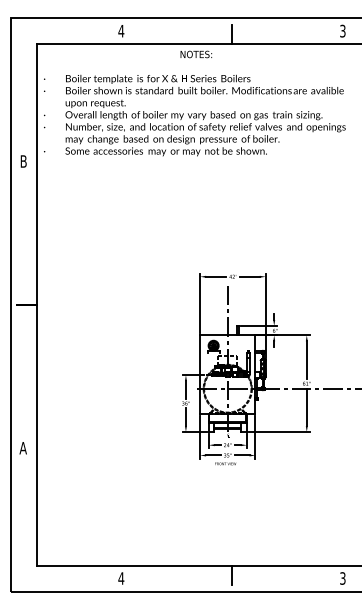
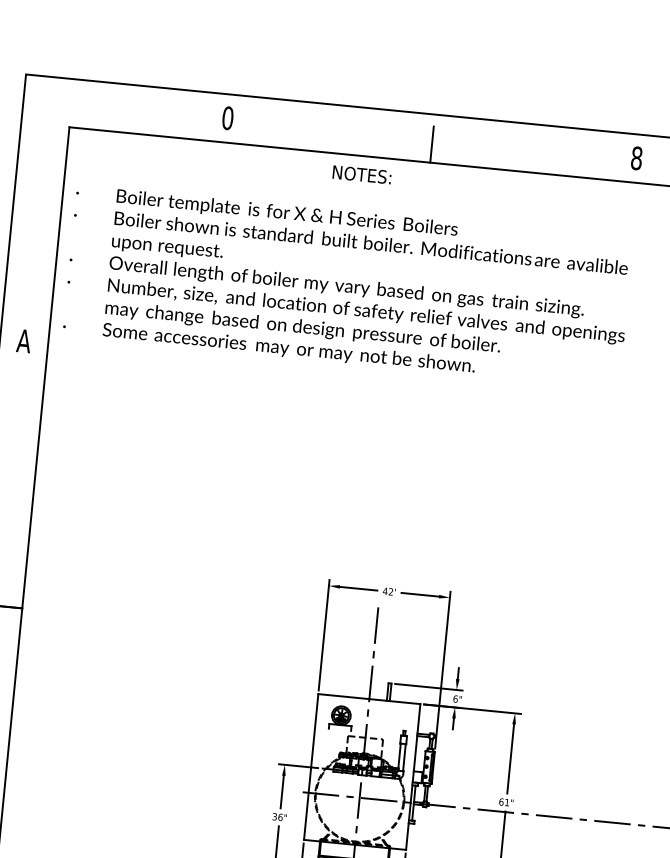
text: (121, 30) -> (228, 117), 4 -> 0
text: (342, 30) -> (636, 157), 3 -> 8
text: (23, 161) -> (23, 341), B -> A

